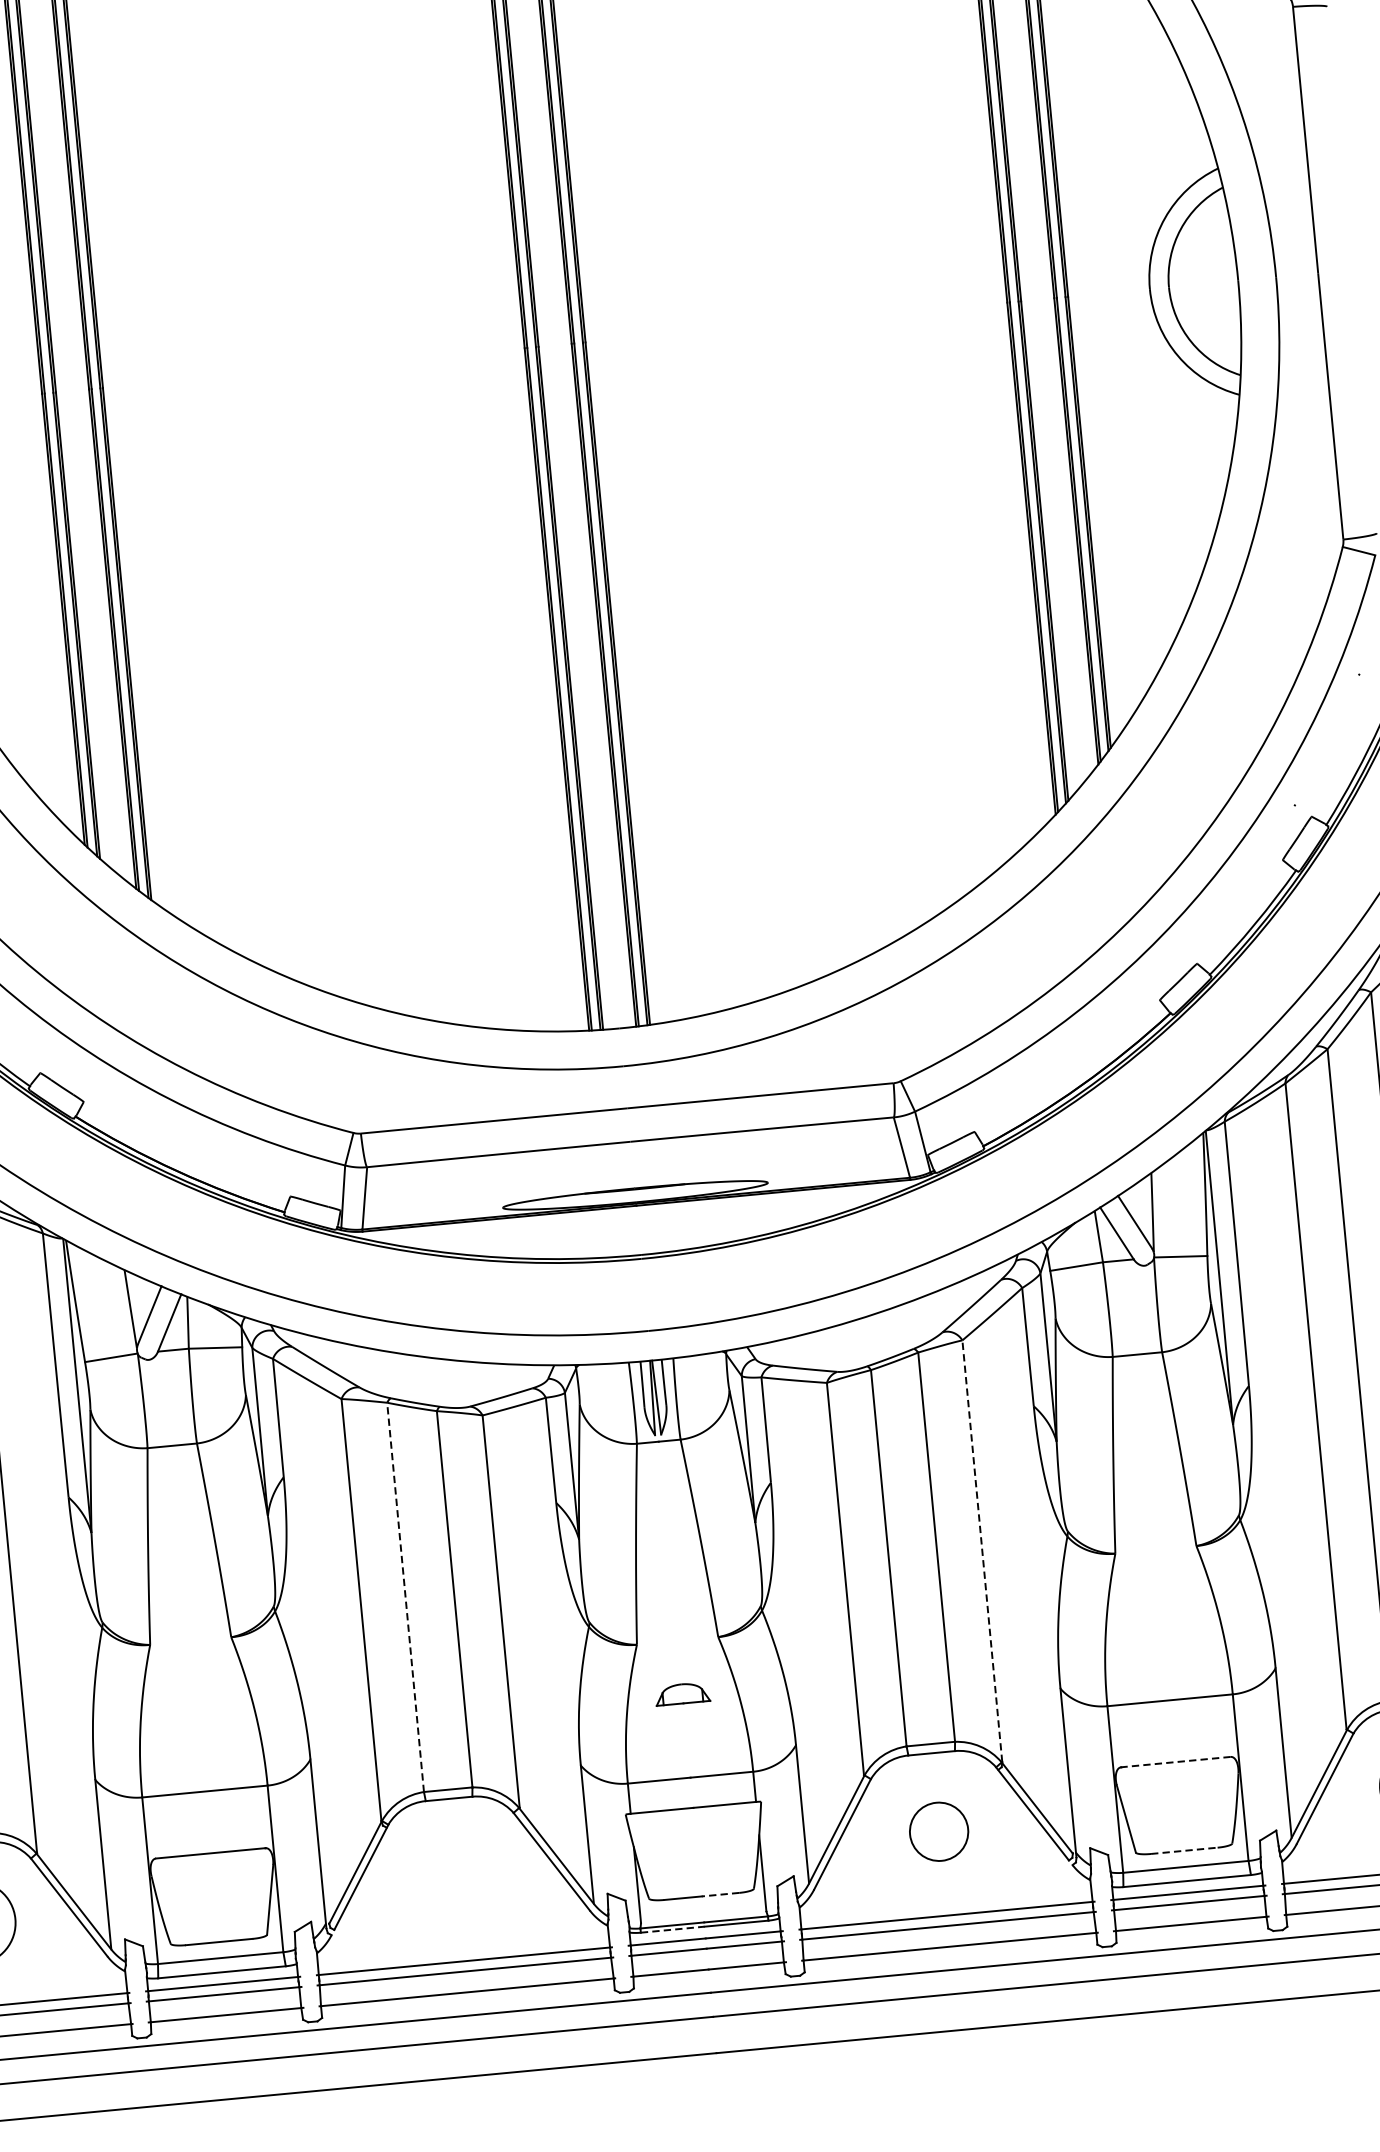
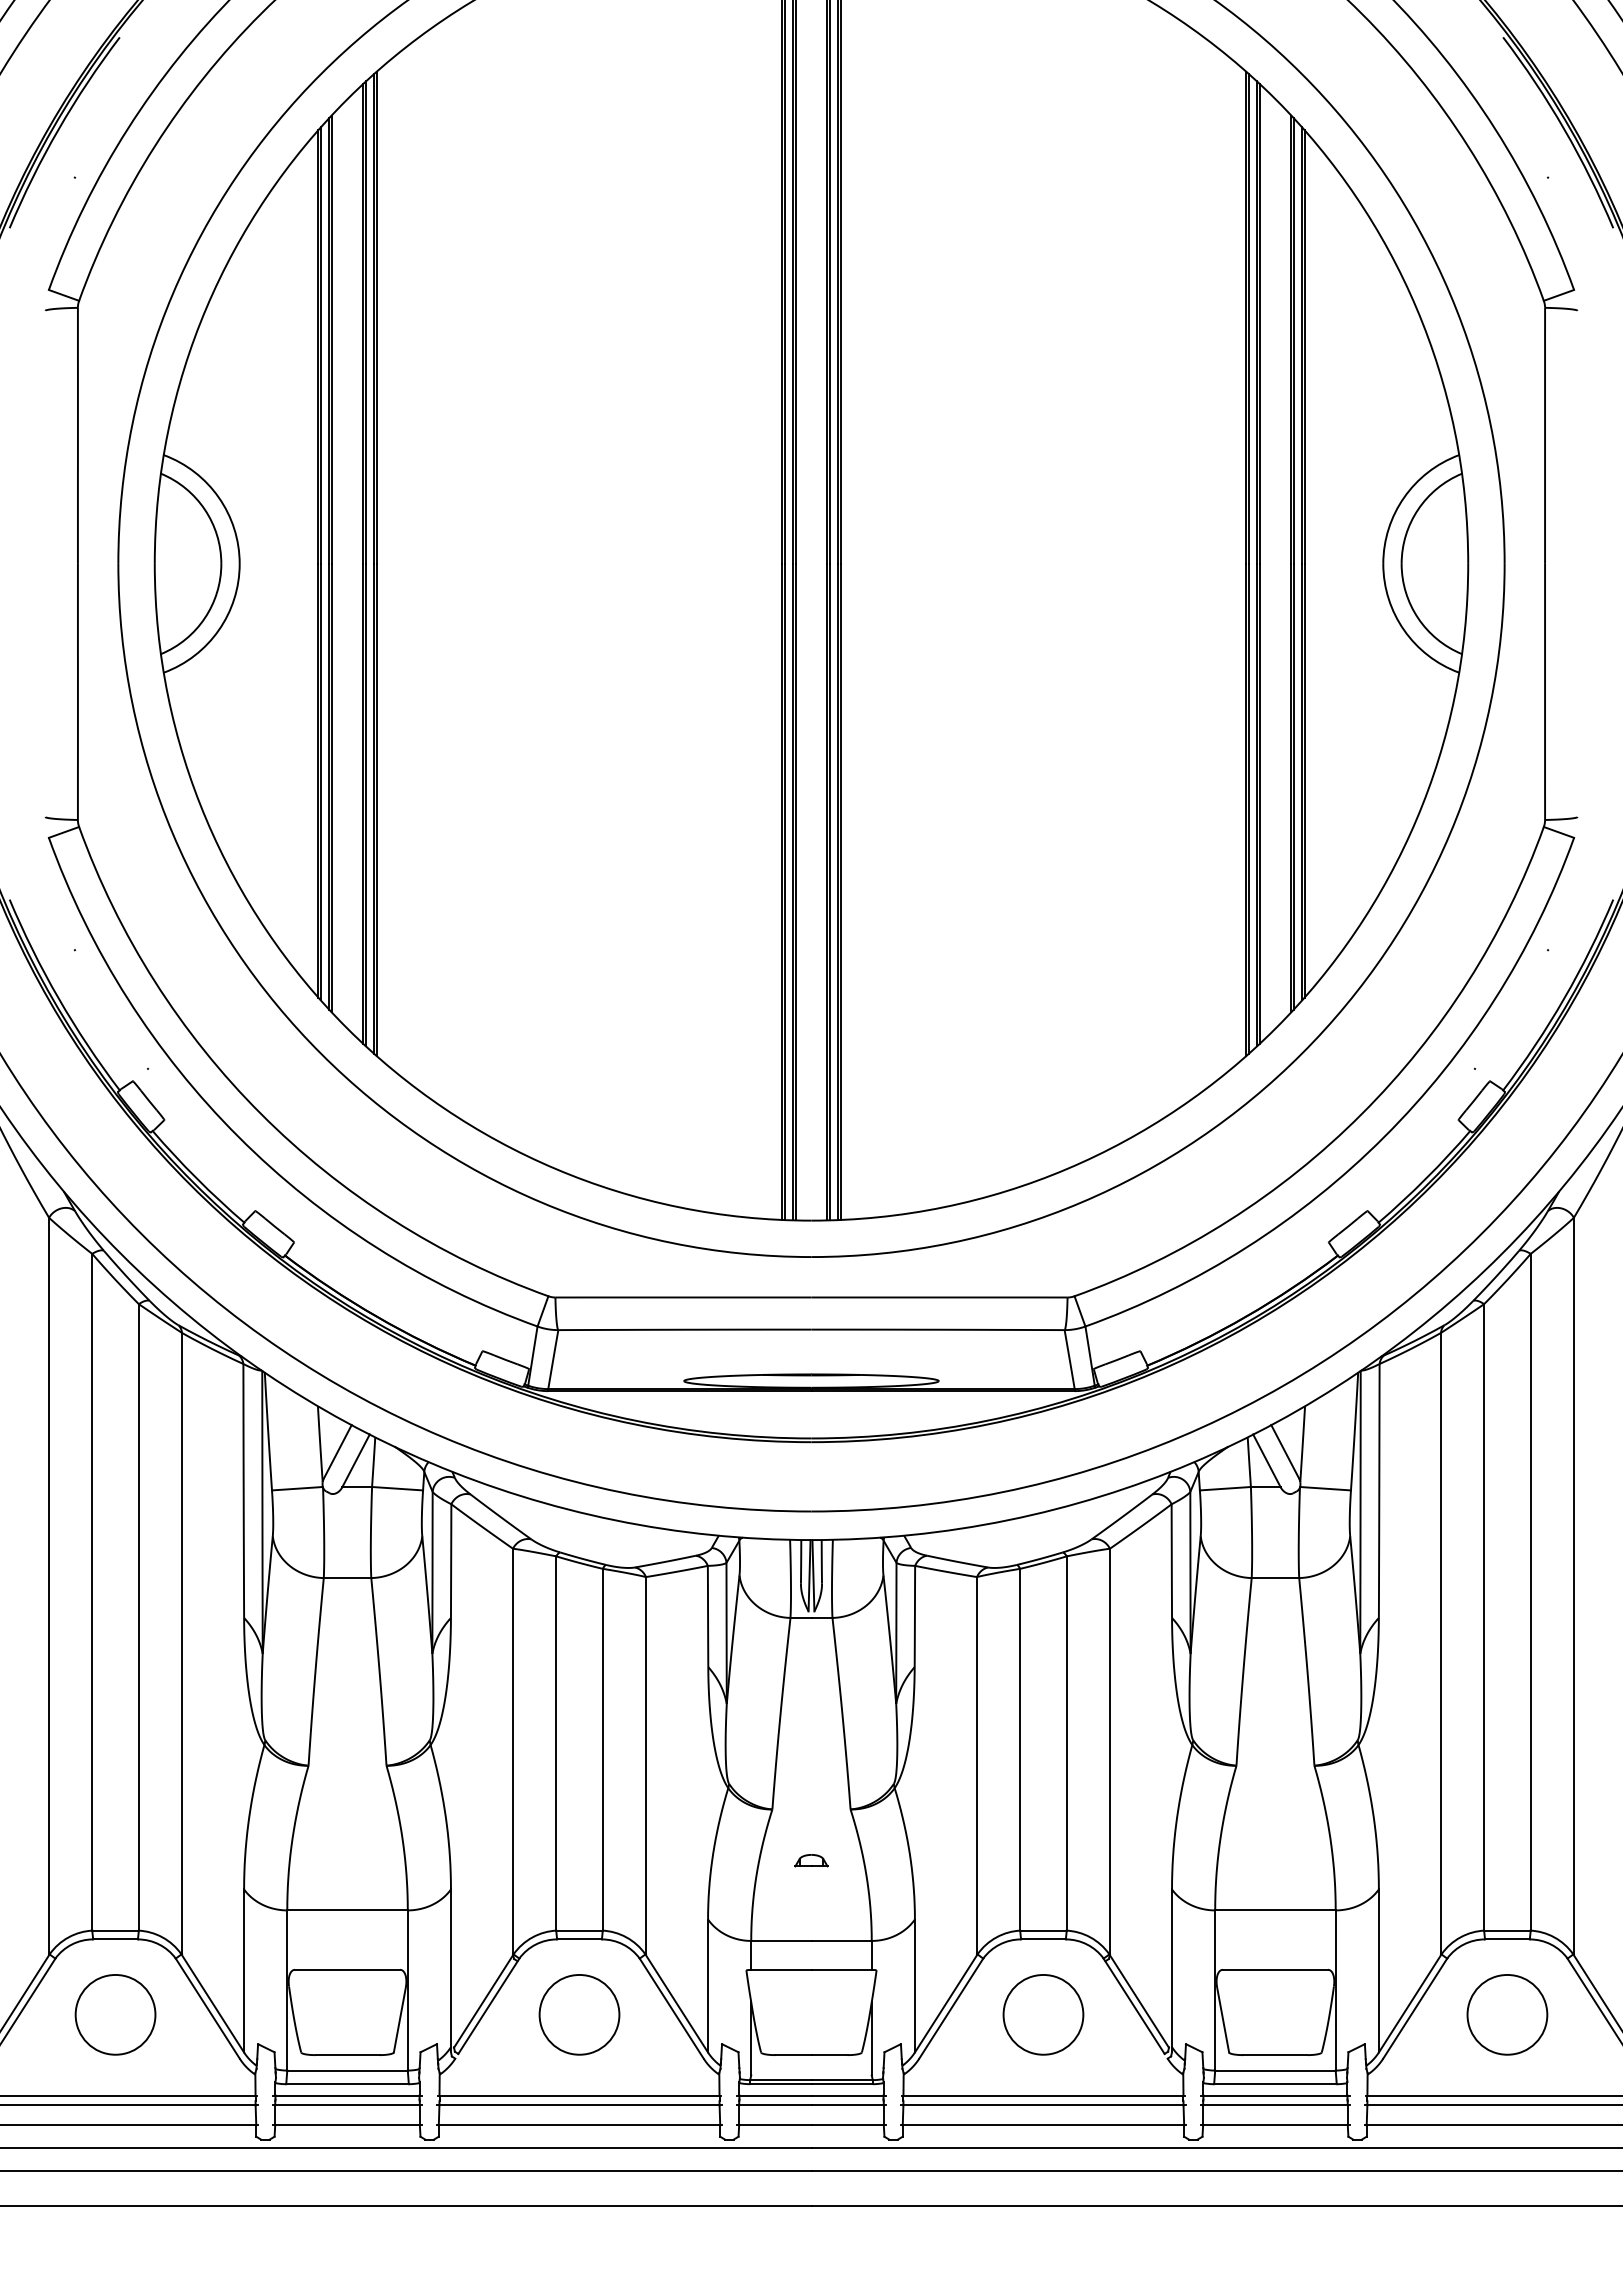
line: (981, 1551) -> (1109, 1751), dashed -> solid
line: (405, 1596) -> (556, 1742), dashed -> solid
part: (682, 1694) -> (811, 1860), size x0.62
line: (1175, 1761) -> (1275, 1969), dashed -> solid
circle: (939, 1831) -> (1043, 2014), size x1.43
line: (1184, 1851) -> (1275, 2055), dashed -> solid
circle: (456, 1877) -> (579, 2014), added
line: (720, 1895) -> (829, 2055), dashed -> solid
line: (672, 1930) -> (780, 2084), dashed -> solid

